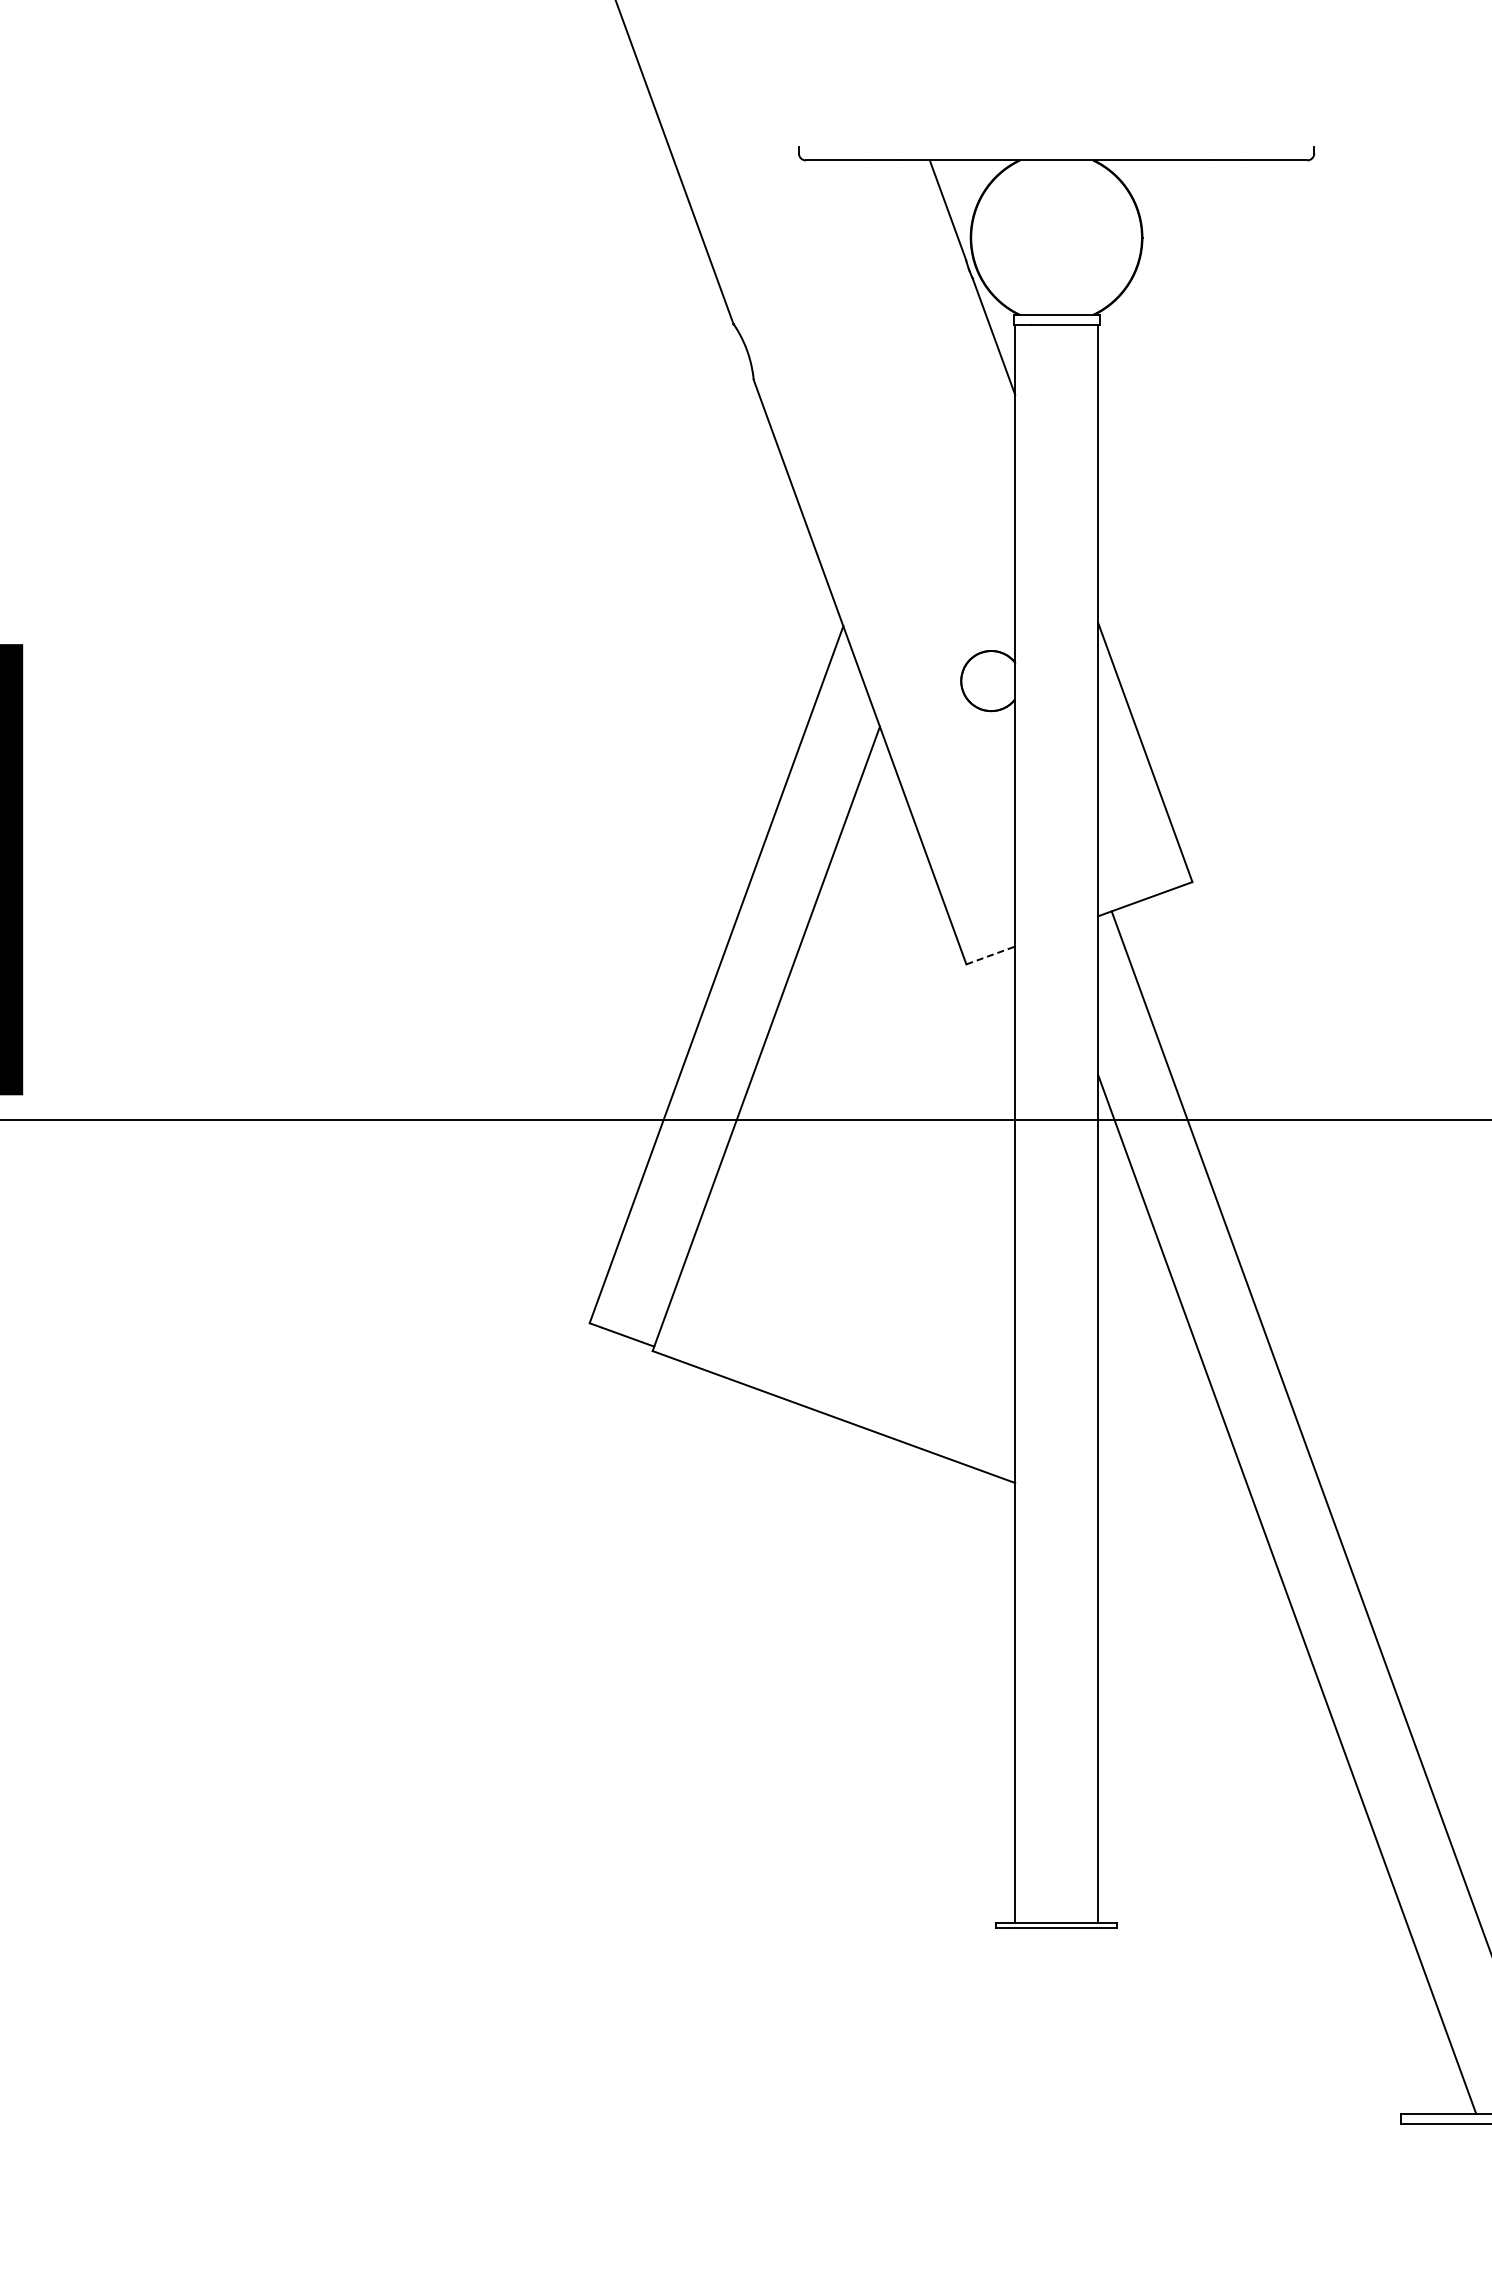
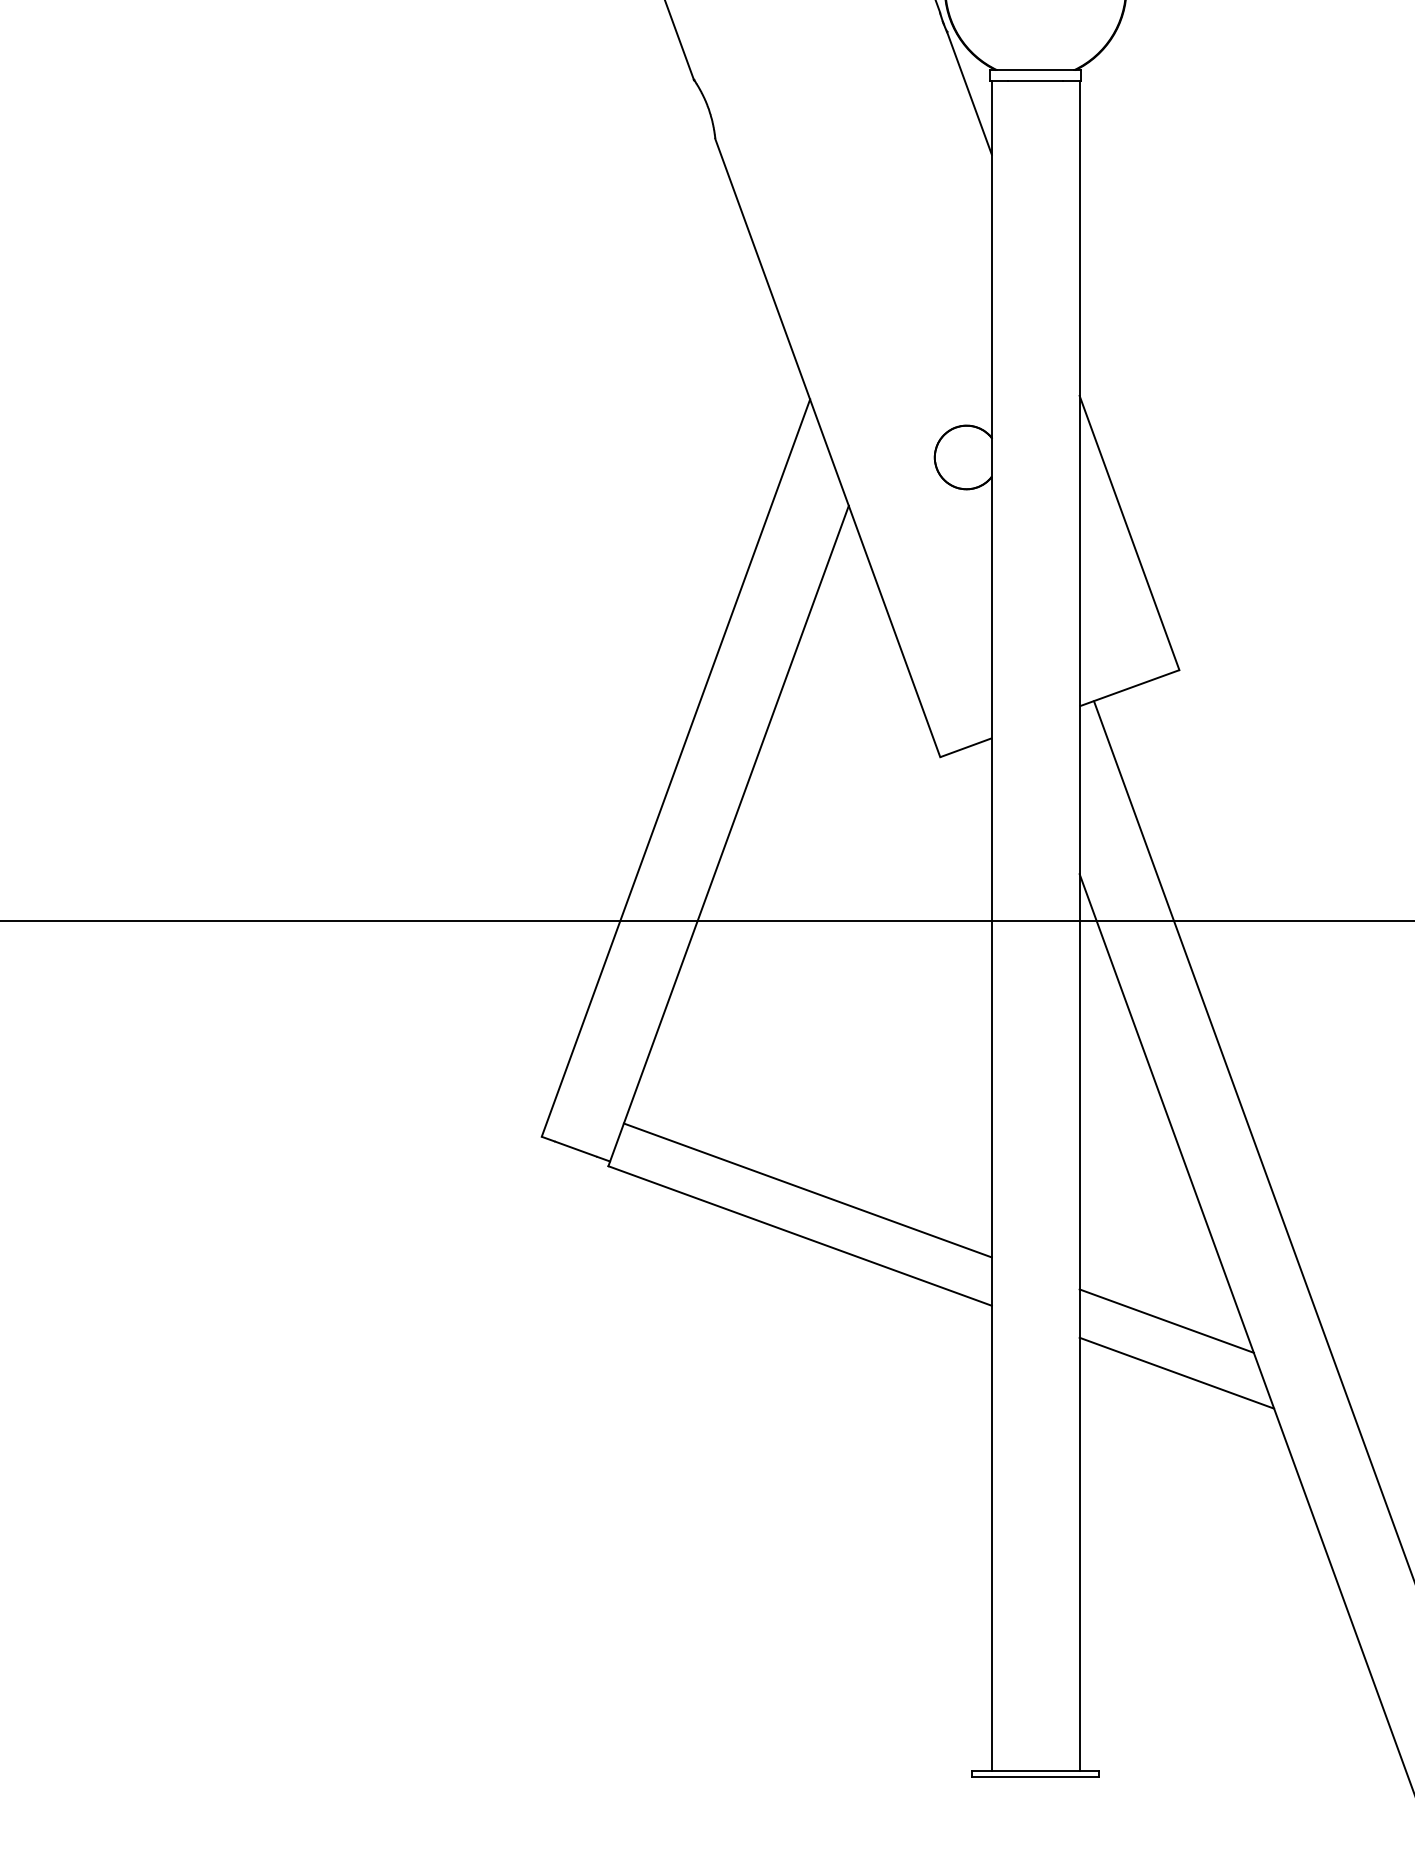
line: (990, 955) -> (965, 747), dashed -> solid
line: (841, 1373) -> (808, 1189), added
line: (1180, 1497) -> (1166, 1321), added
line: (1189, 1546) -> (1176, 1372), added

